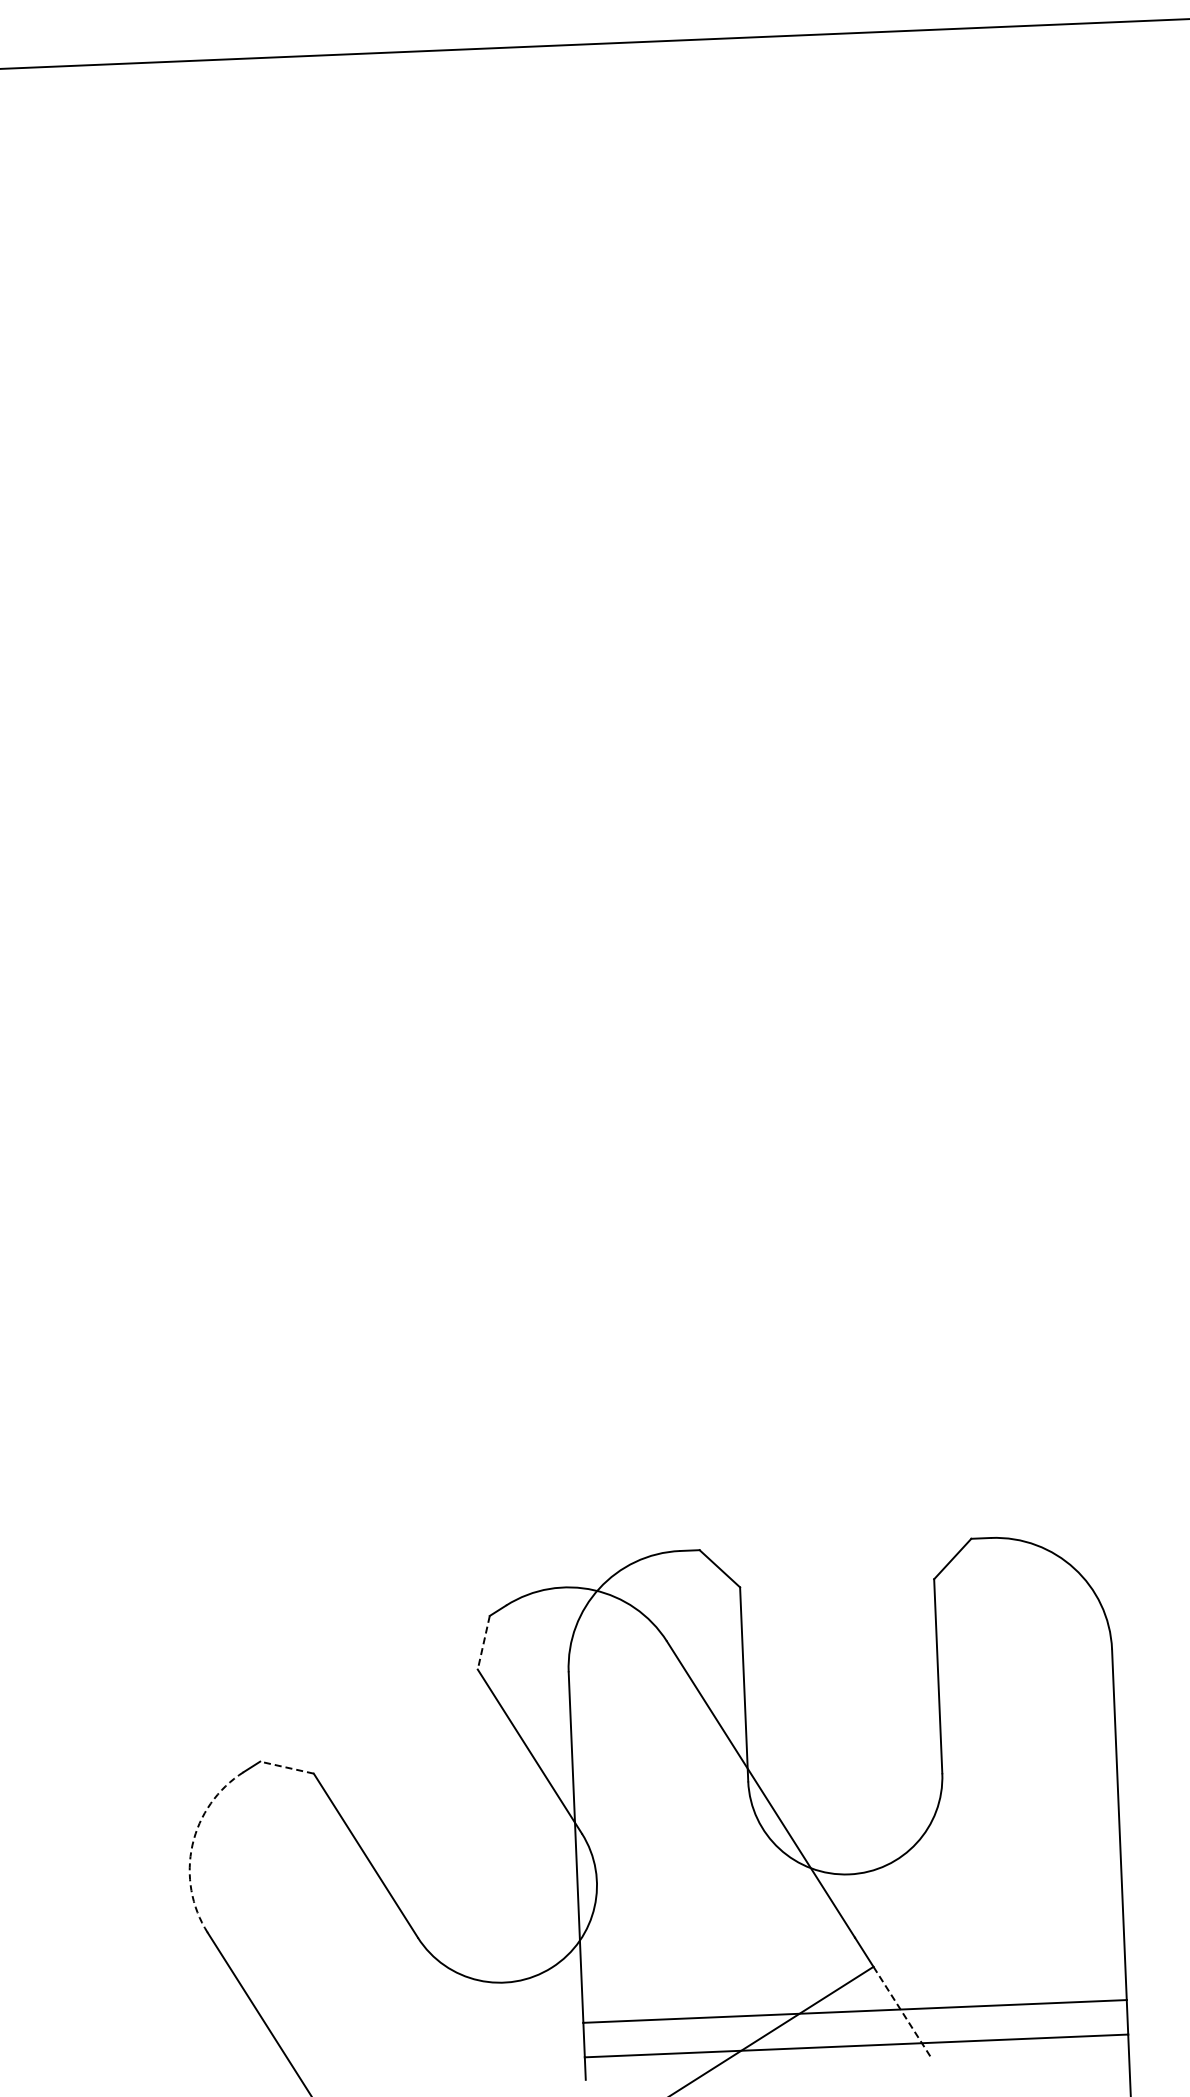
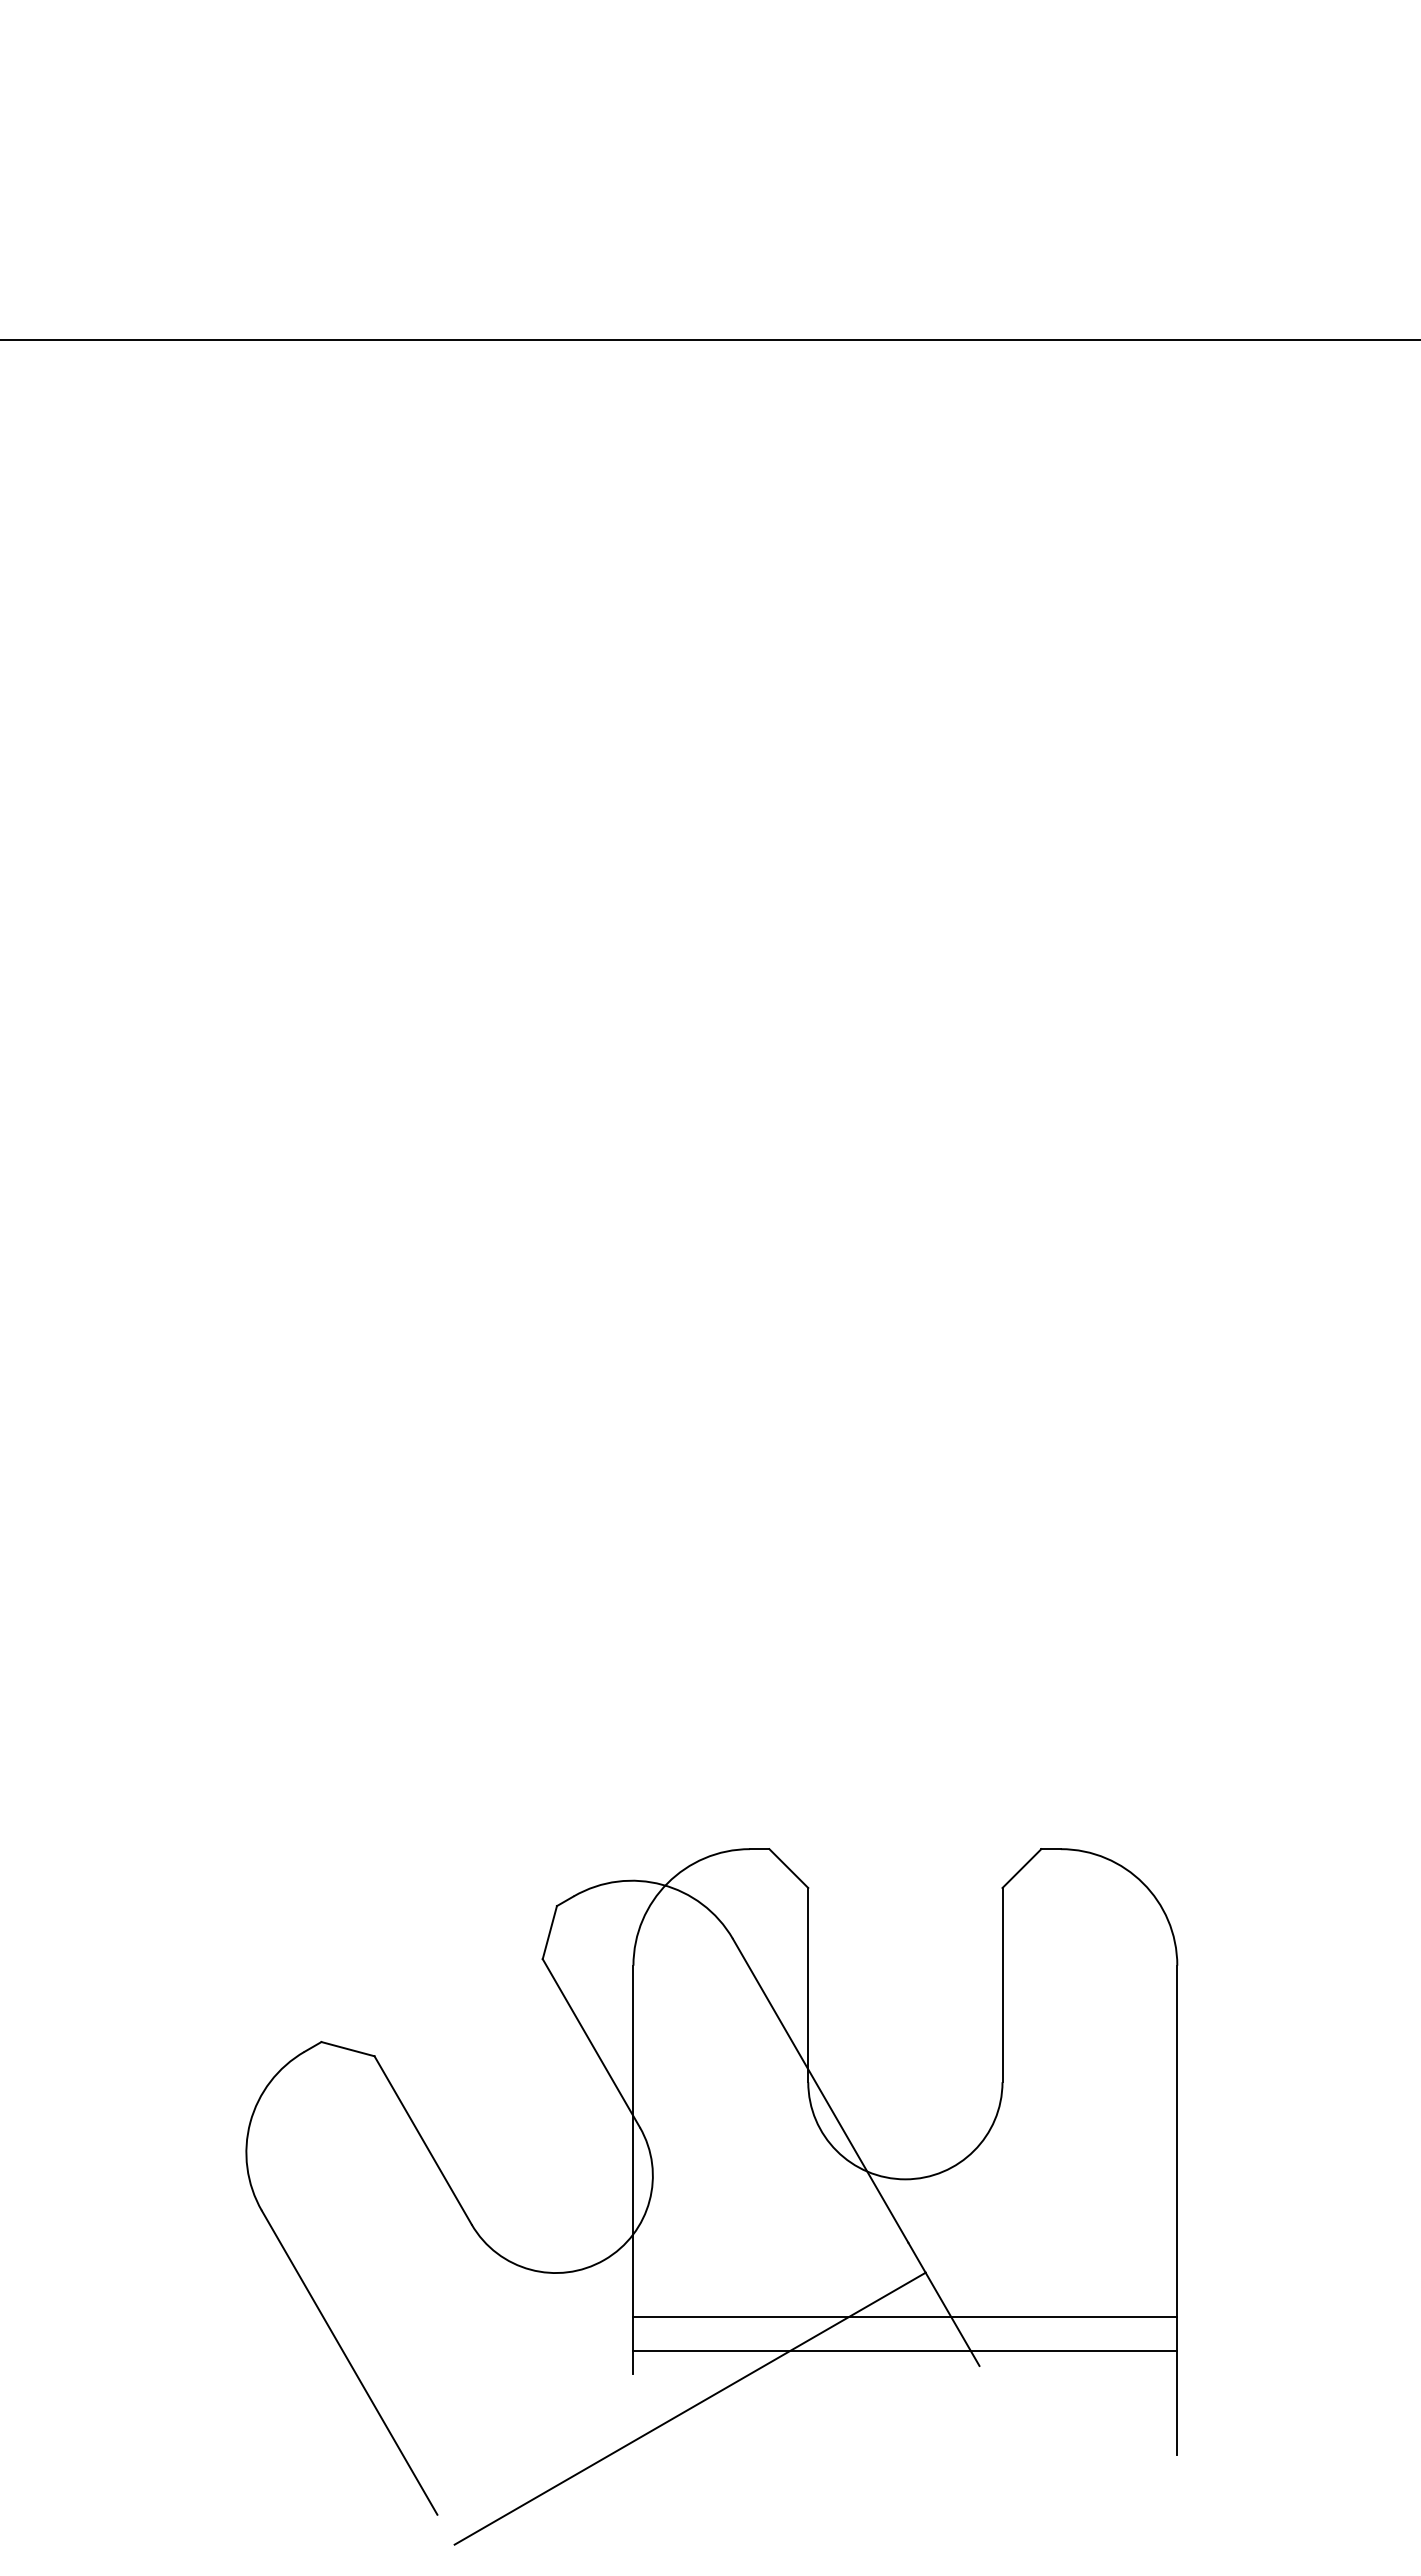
line: (483, 1643) -> (549, 1933), dashed -> solid
line: (286, 1768) -> (347, 2049), dashed -> solid
arc: (192, 1845) -> (250, 2122), dashed -> solid
line: (902, 2012) -> (952, 2319), dashed -> solid

